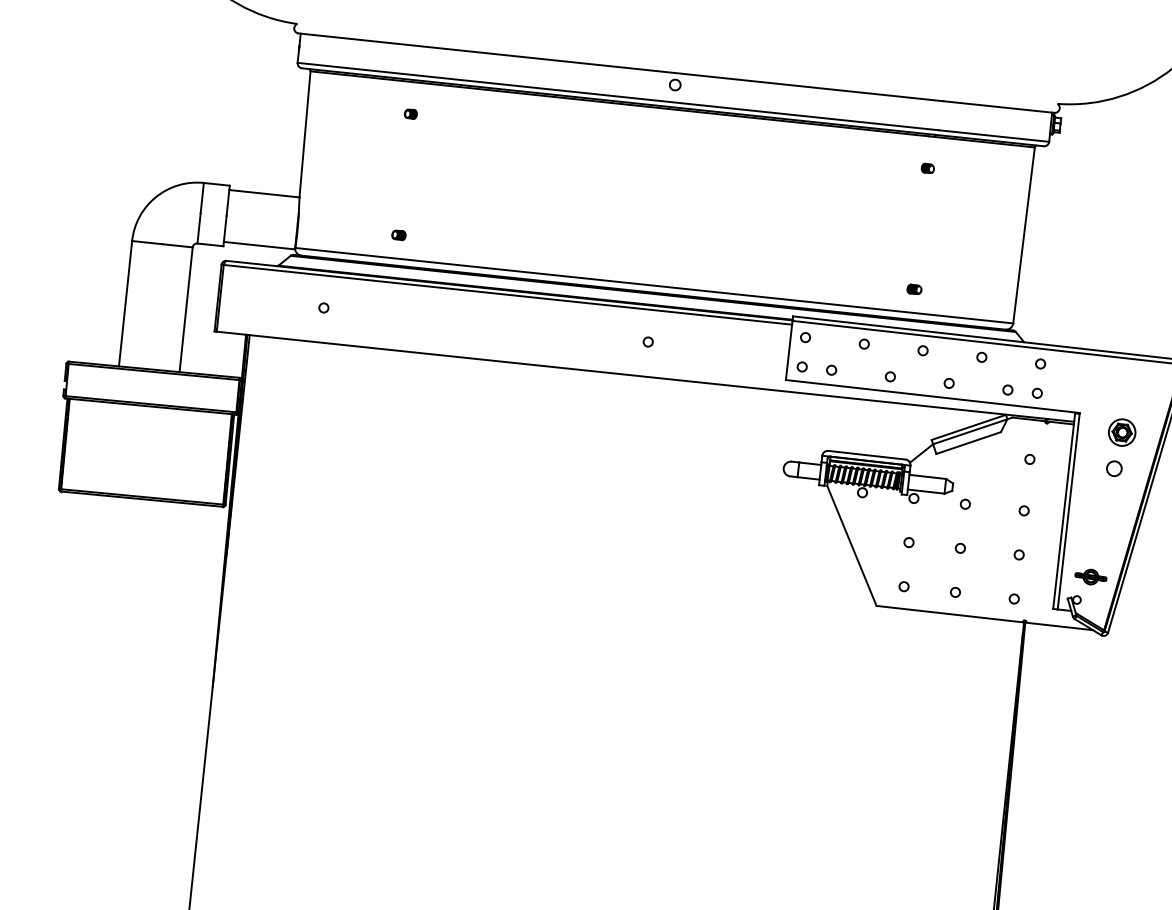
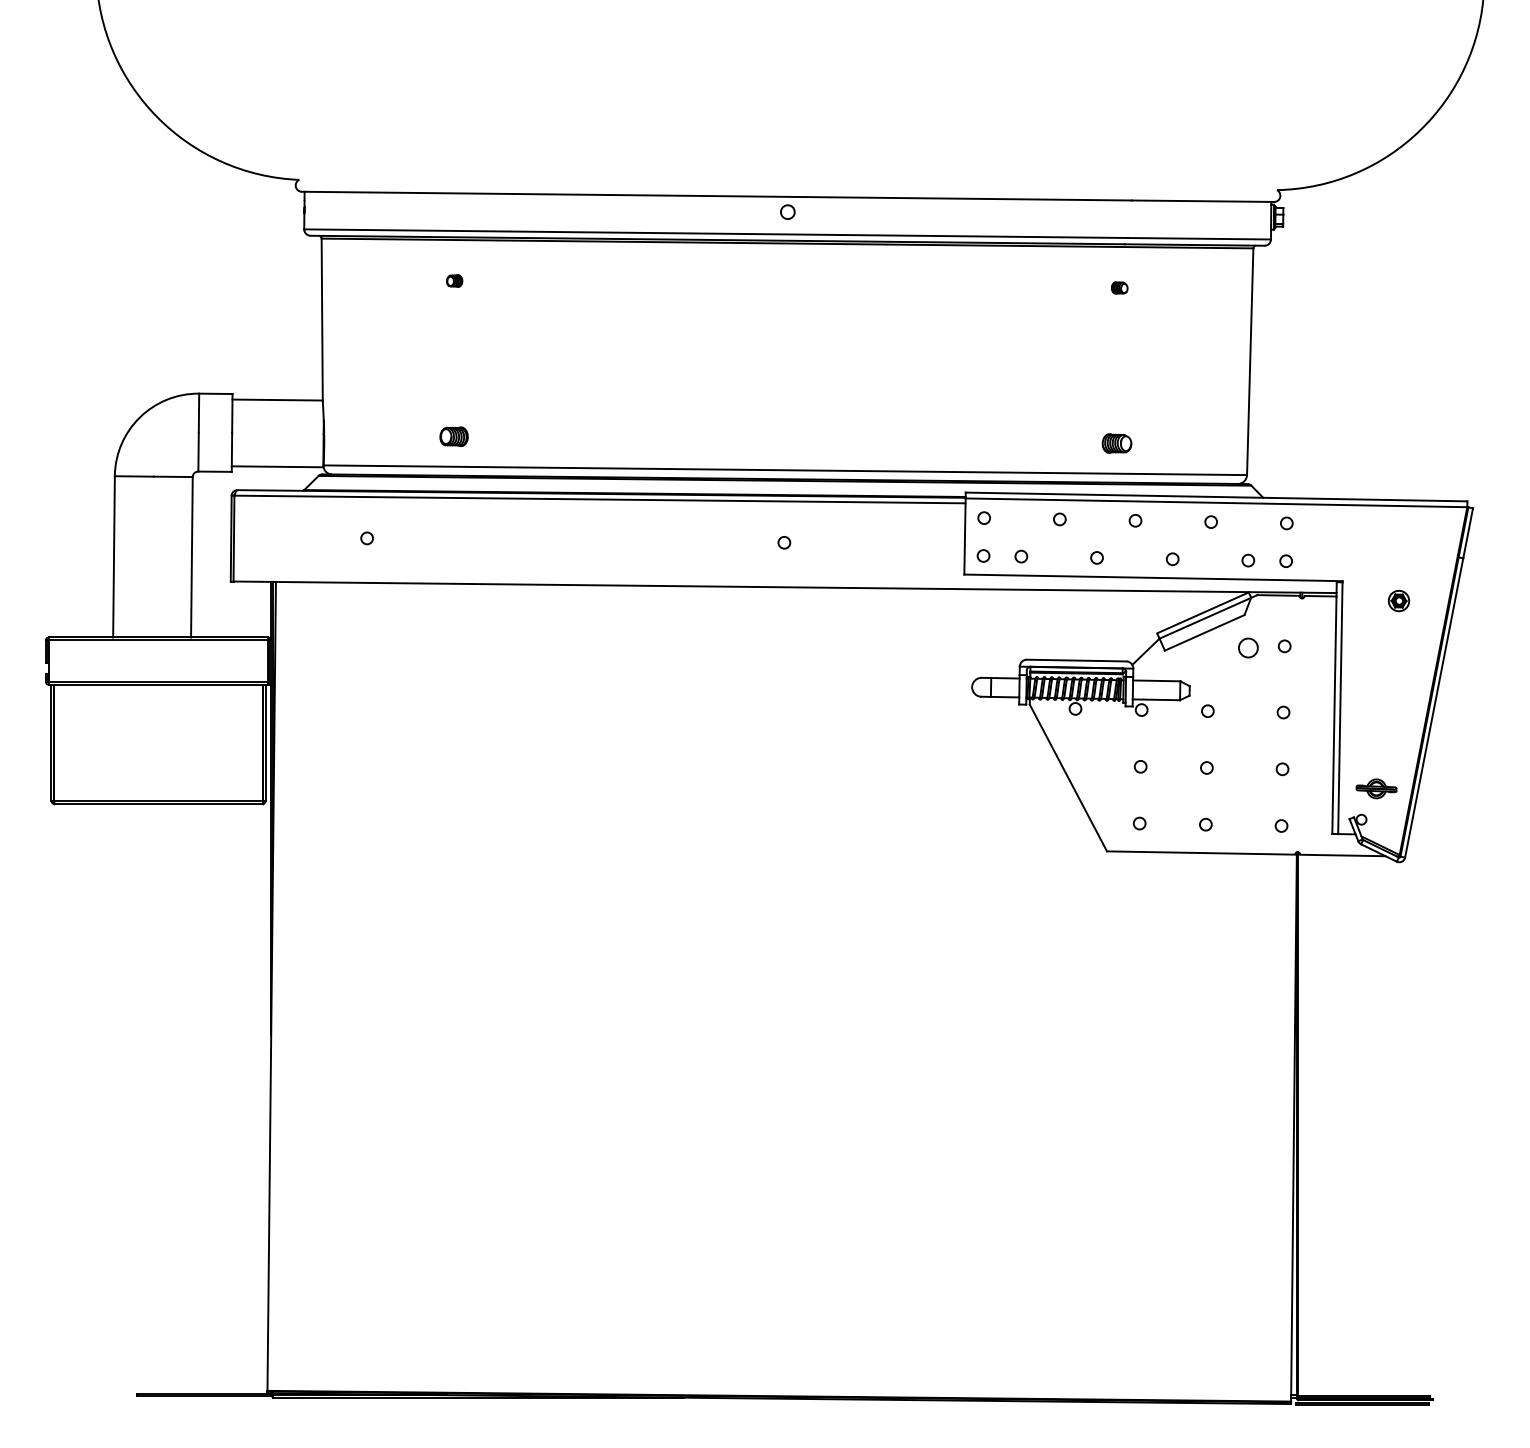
part: (398, 235) -> (453, 436), size x1.6
part: (914, 289) -> (1117, 443), size x1.6
part: (1121, 432) -> (1398, 600), size x0.6
circle: (1114, 468) -> (1248, 647), moved

